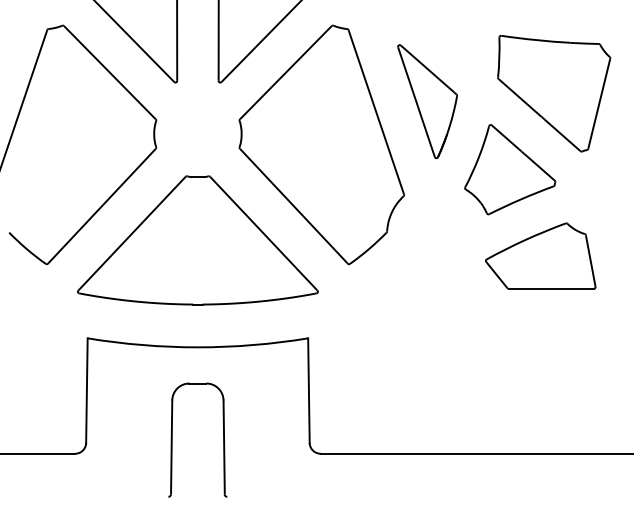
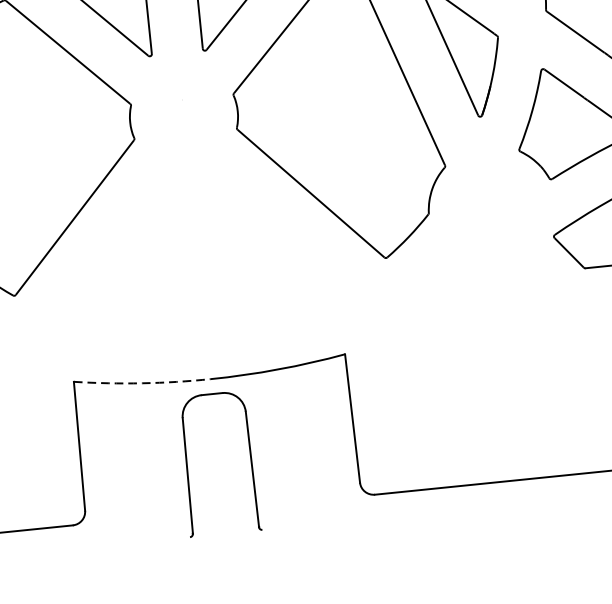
part: (197, 240) -> (196, 247), removed
arc: (142, 345) -> (142, 383), solid -> dashed
part: (172, 439) -> (187, 466), moved

